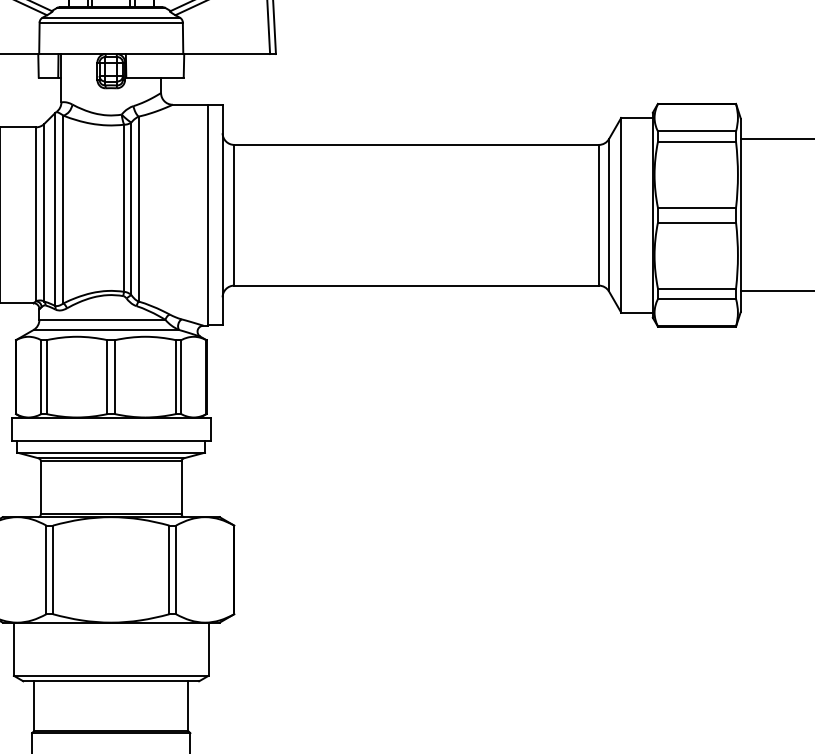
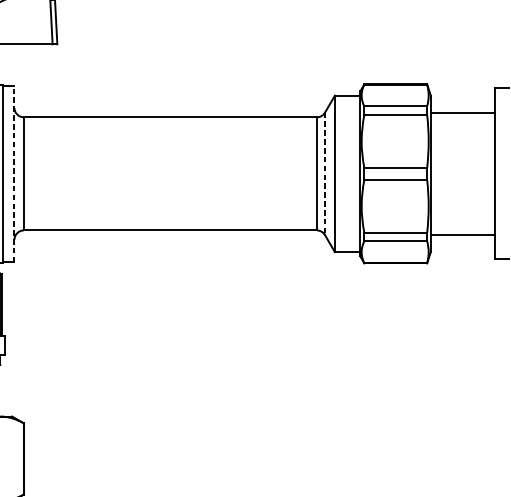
line: (222, 215) -> (14, 174), solid -> dashed
line: (609, 215) -> (325, 174), solid -> dashed

